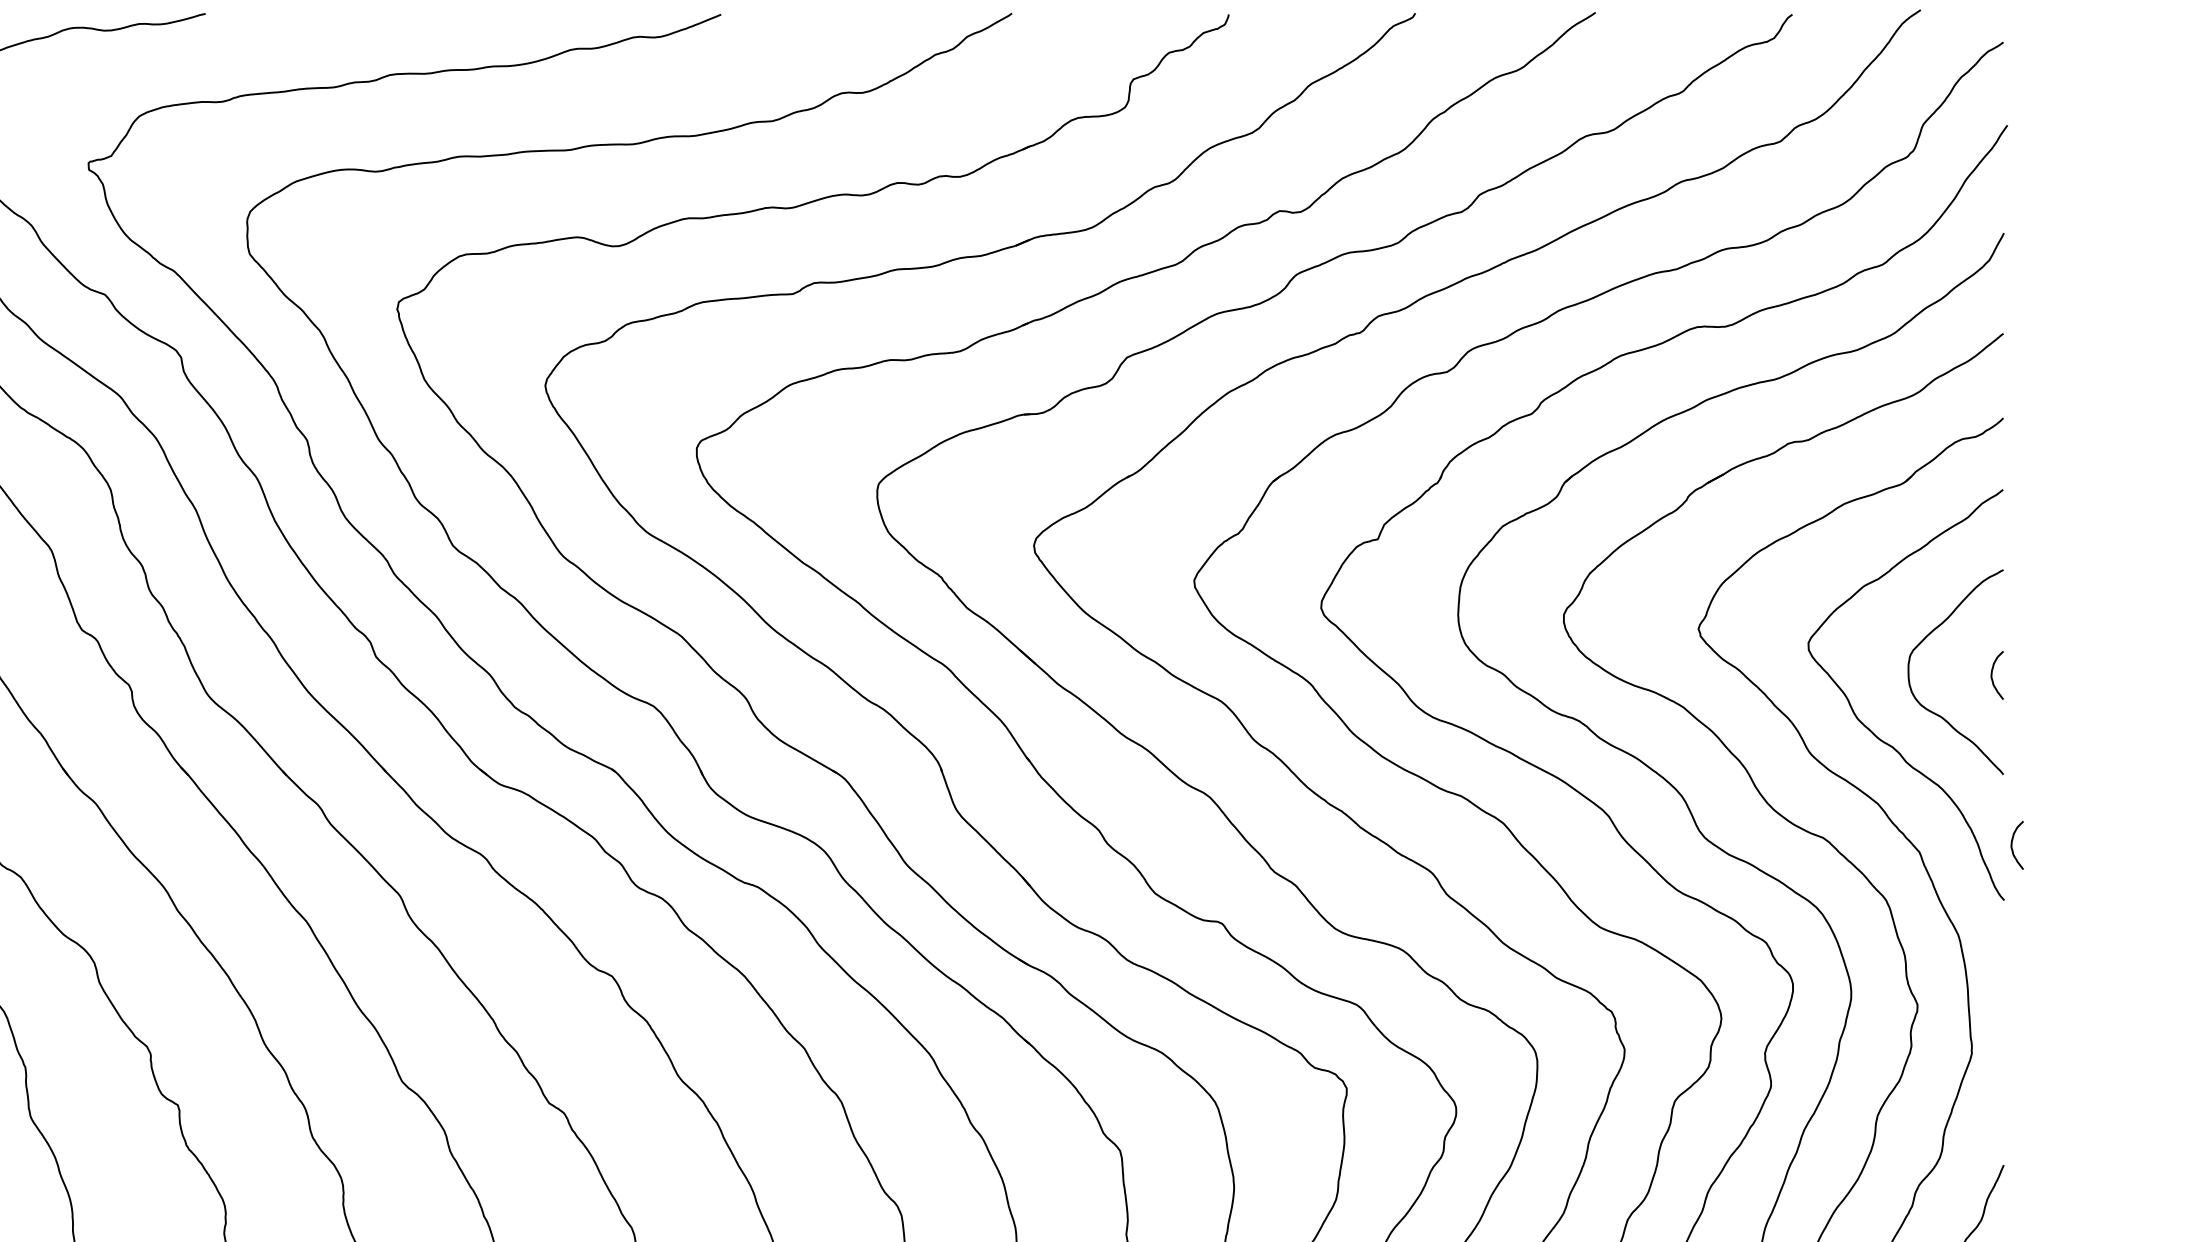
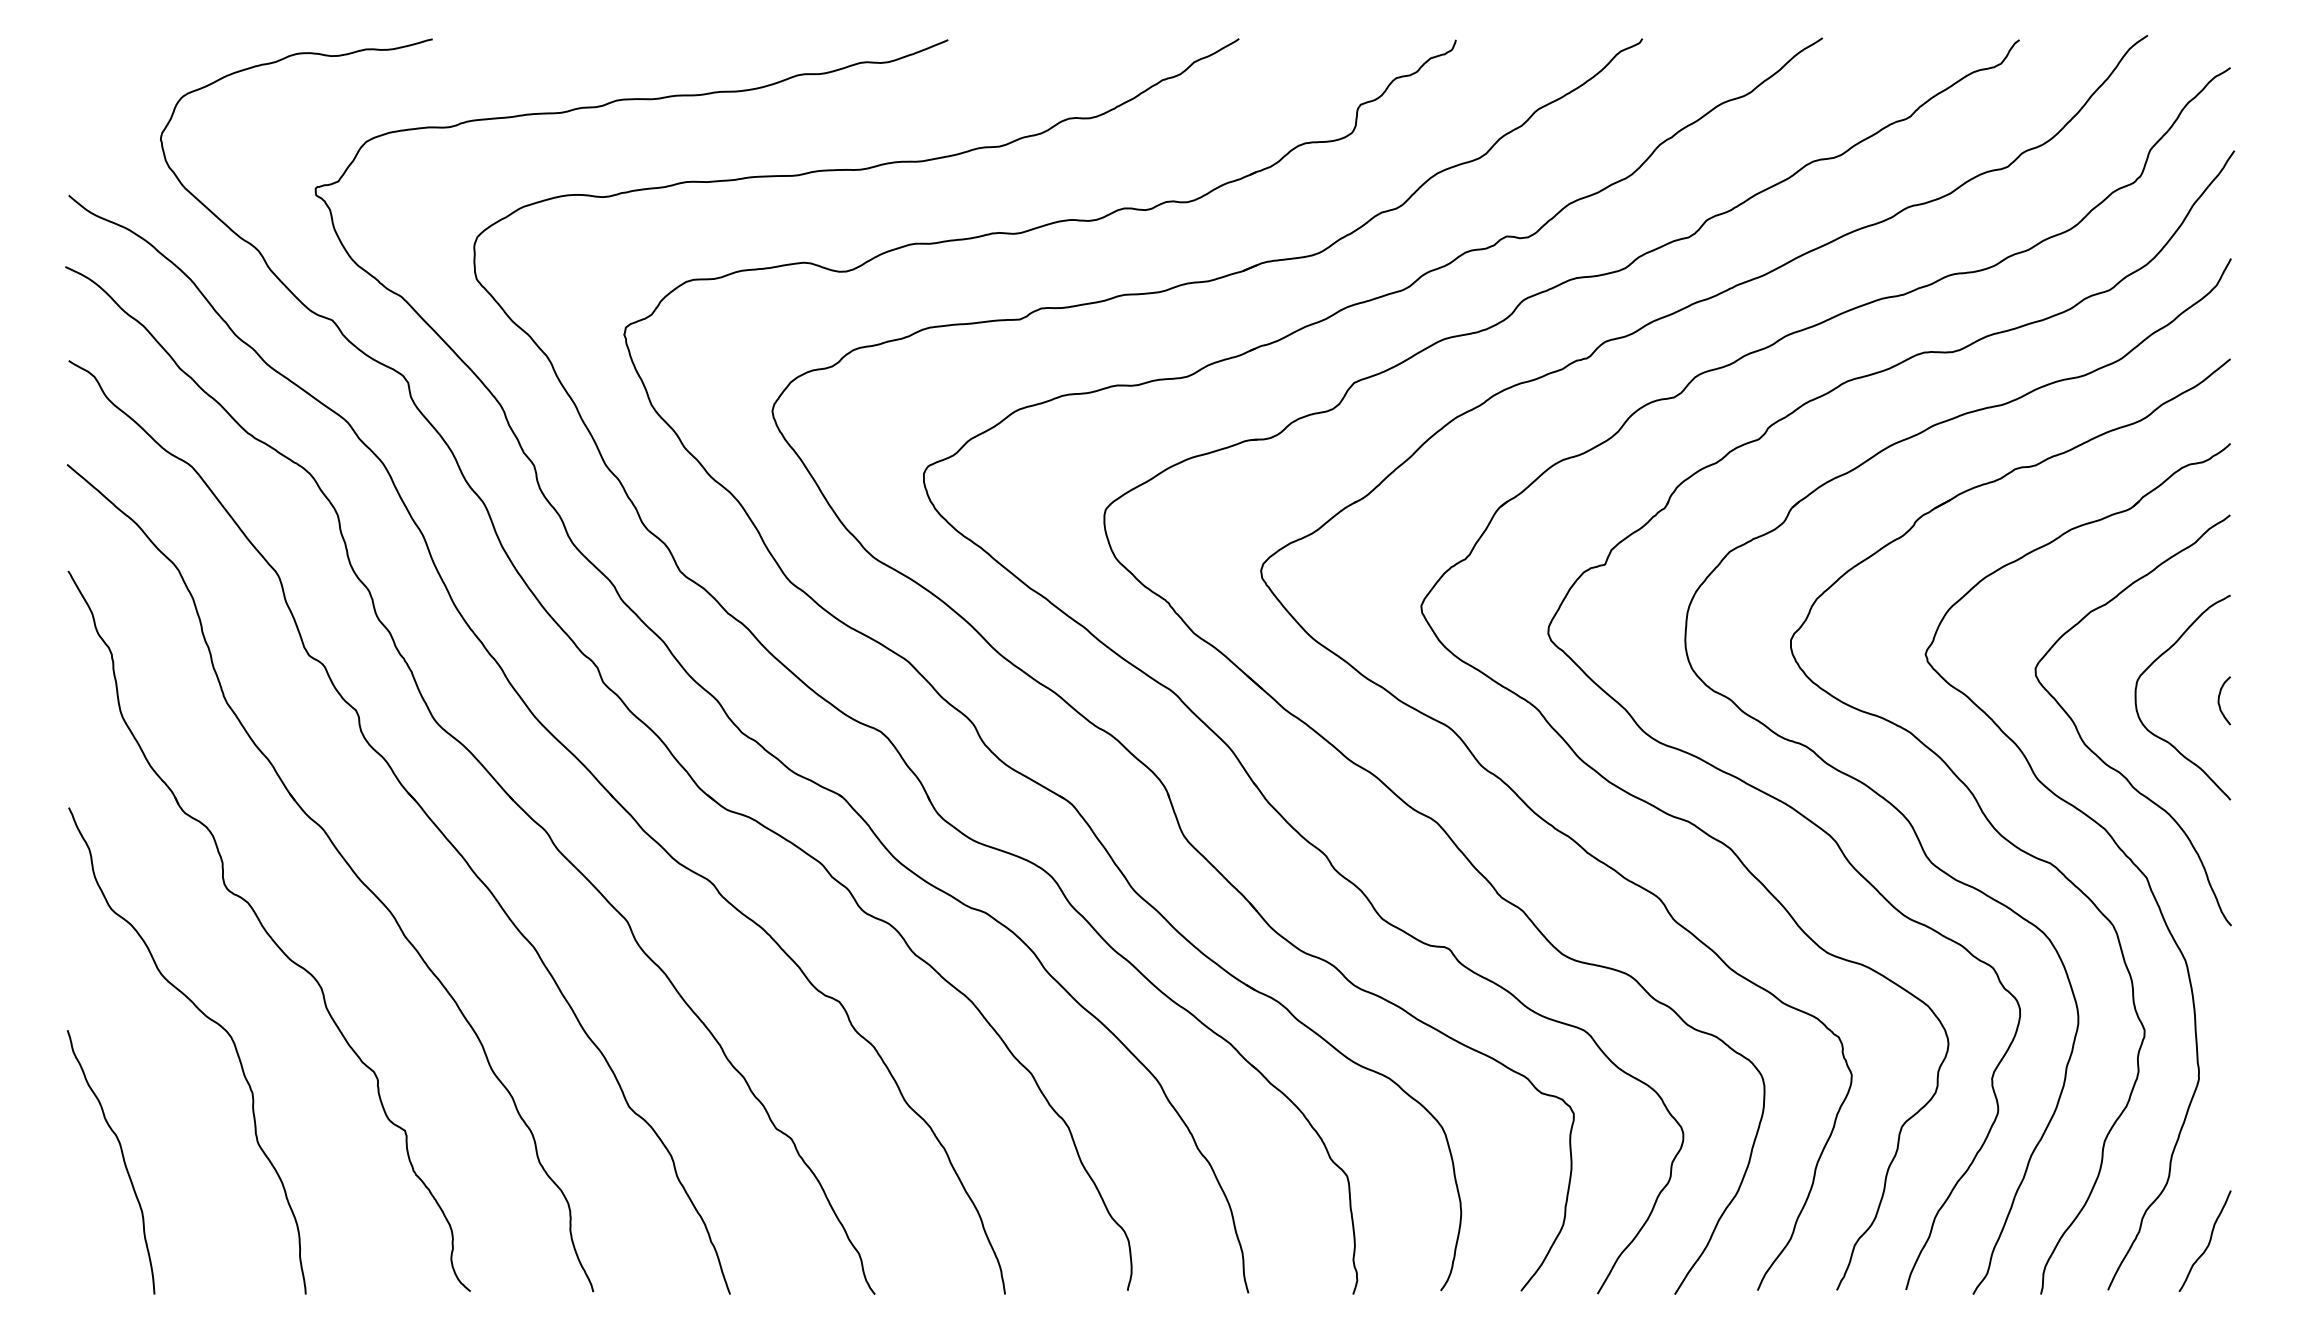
curve: (2012, 845) -> (2239, 870), removed

